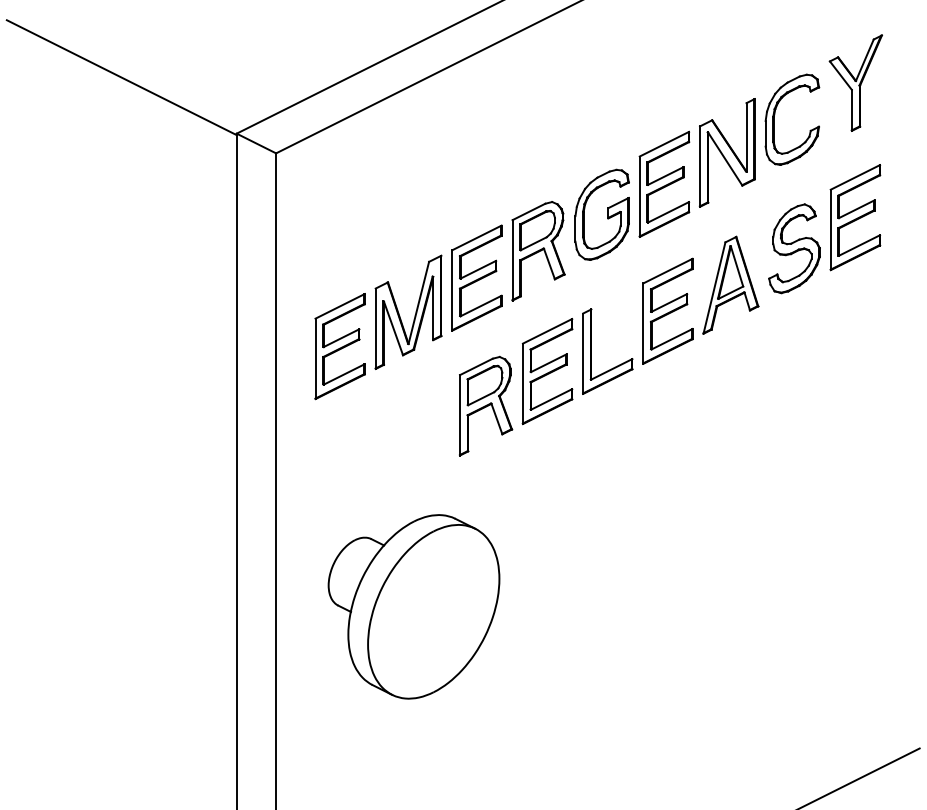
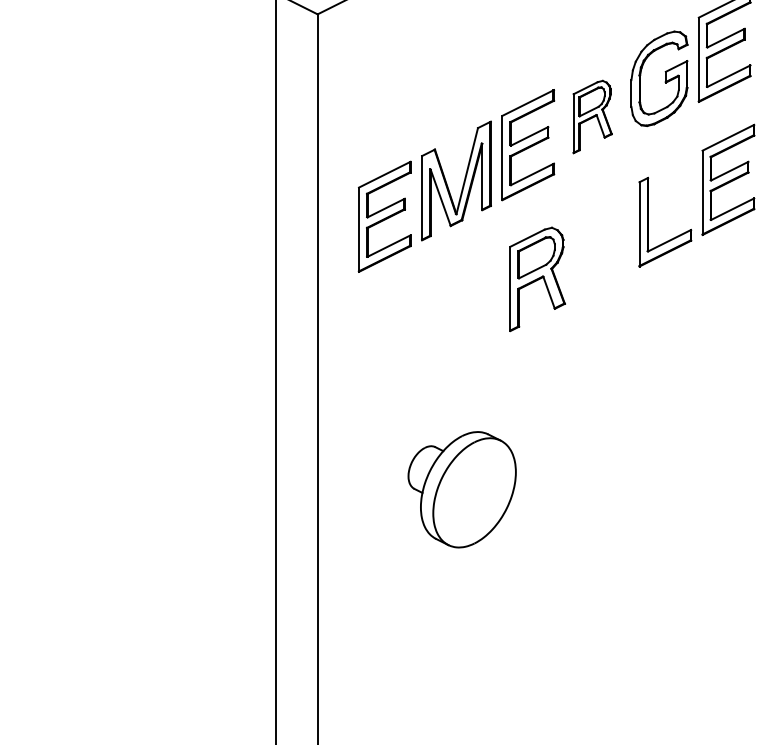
part: (538, 251) -> (592, 117), size x0.7
part: (547, 371) -> (602, 243), removed
part: (413, 606) -> (461, 489), size x0.6

